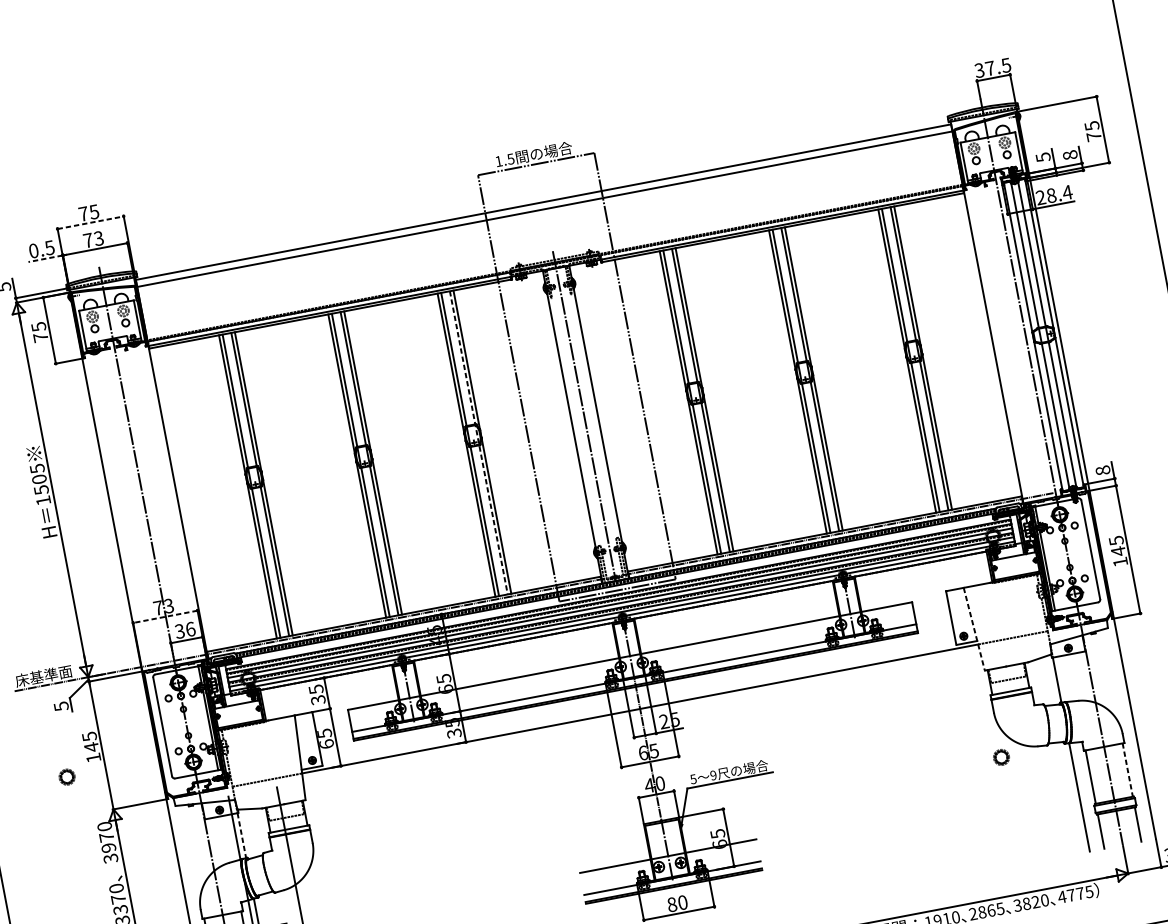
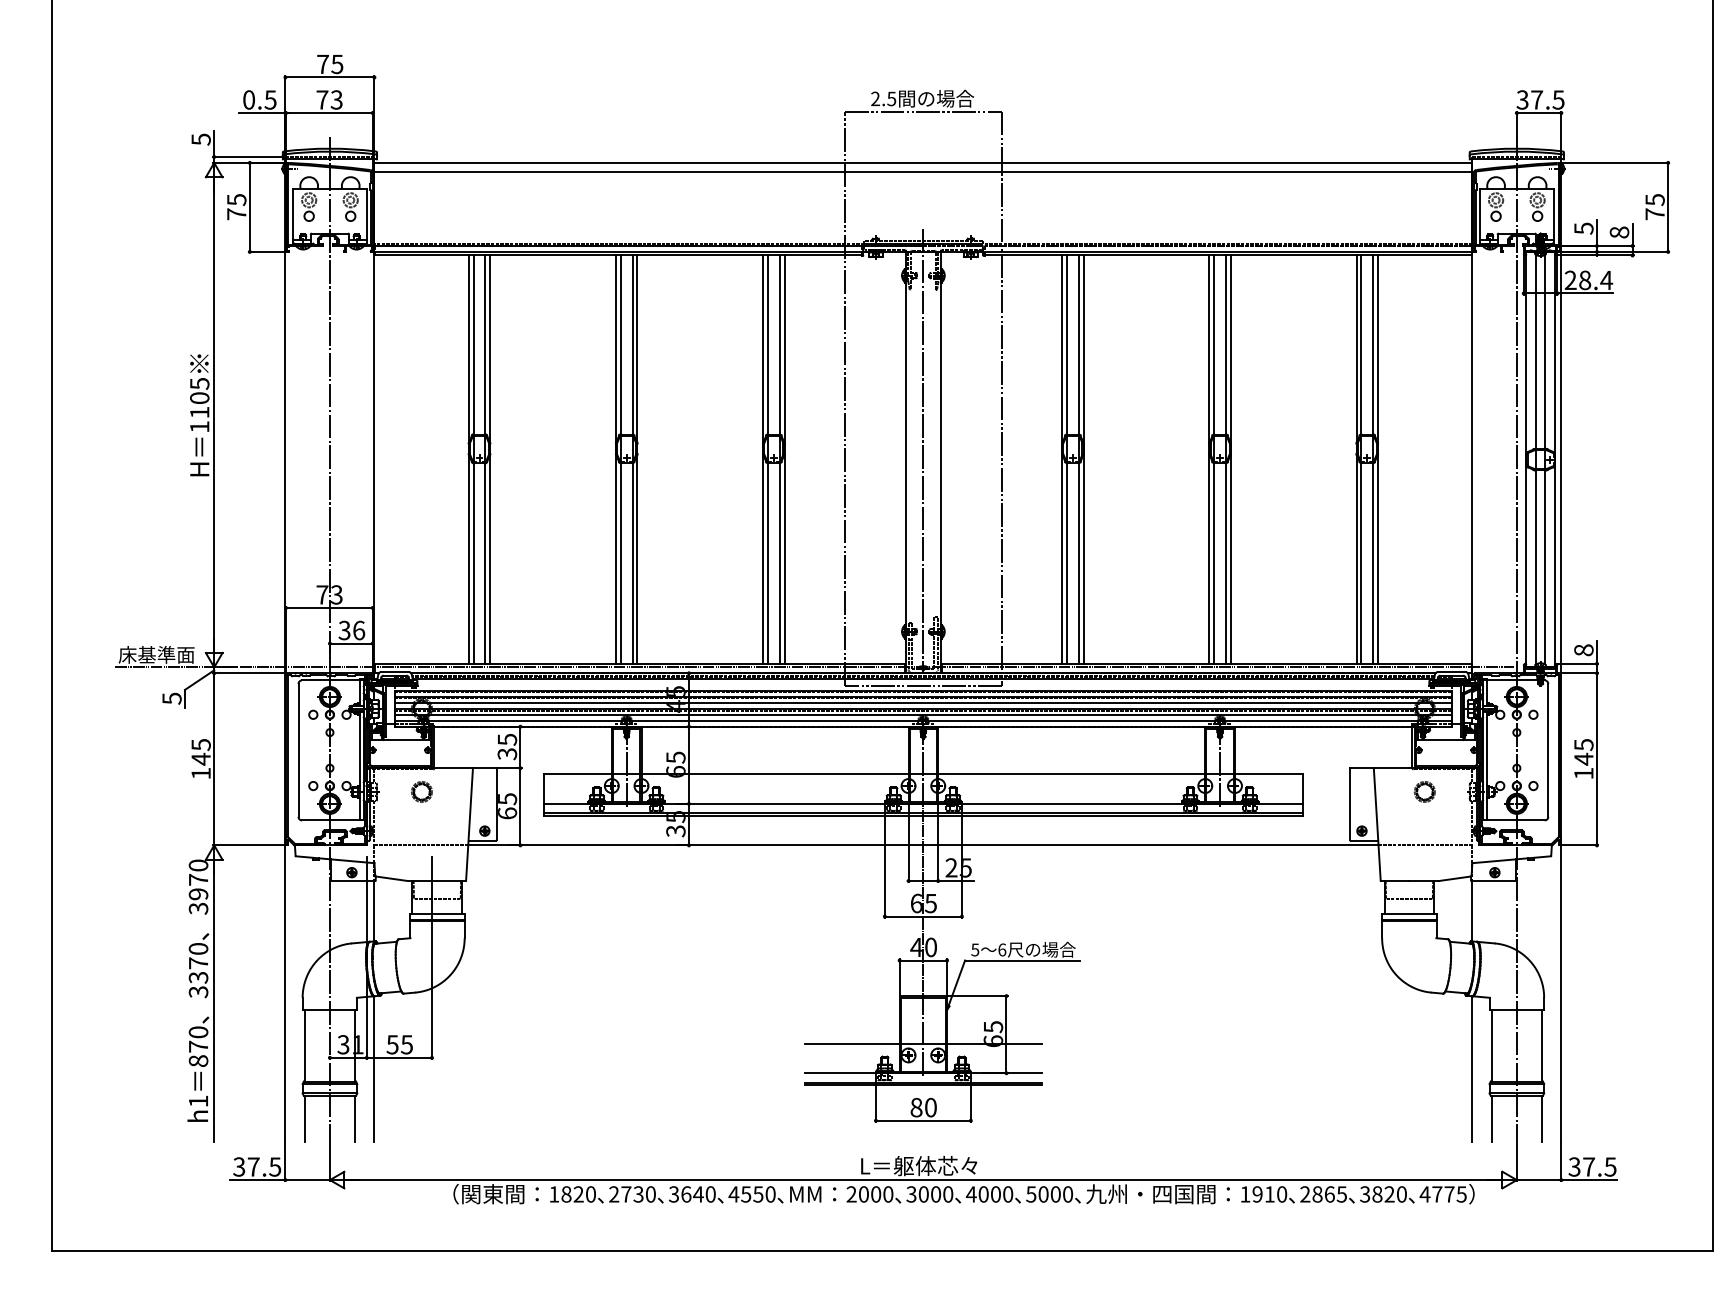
text: (498, 161) -> (875, 98), 1.5 -> 2.5
line: (90, 222) -> (329, 77), dashed -> solid
line: (44, 259) -> (261, 113), dashed -> solid
line: (478, 443) -> (779, 460), dashed -> solid
text: (41, 490) -> (199, 412), 1505 -> 1105
line: (164, 617) -> (328, 608), dashed -> solid
line: (974, 629) -> (1377, 824), dashed -> solid
part: (1001, 757) -> (1424, 791), moved
line: (1127, 770) -> (1541, 1045), dashed -> solid
text: (713, 775) -> (1002, 949), 9 -> 6
part: (66, 776) -> (421, 791), moved
line: (241, 835) -> (374, 911), dashed -> solid

